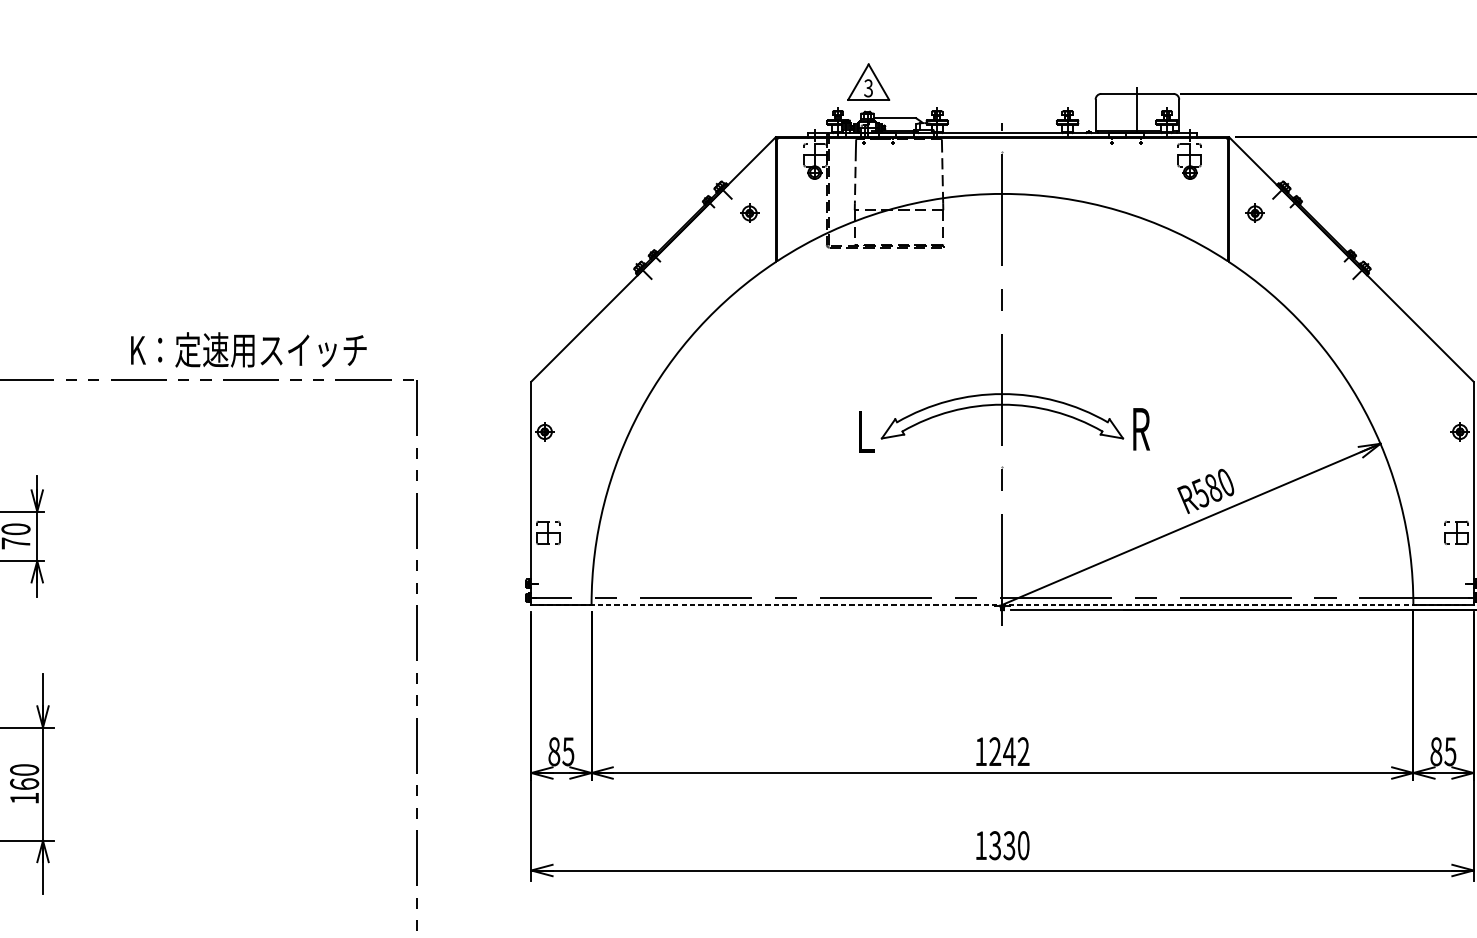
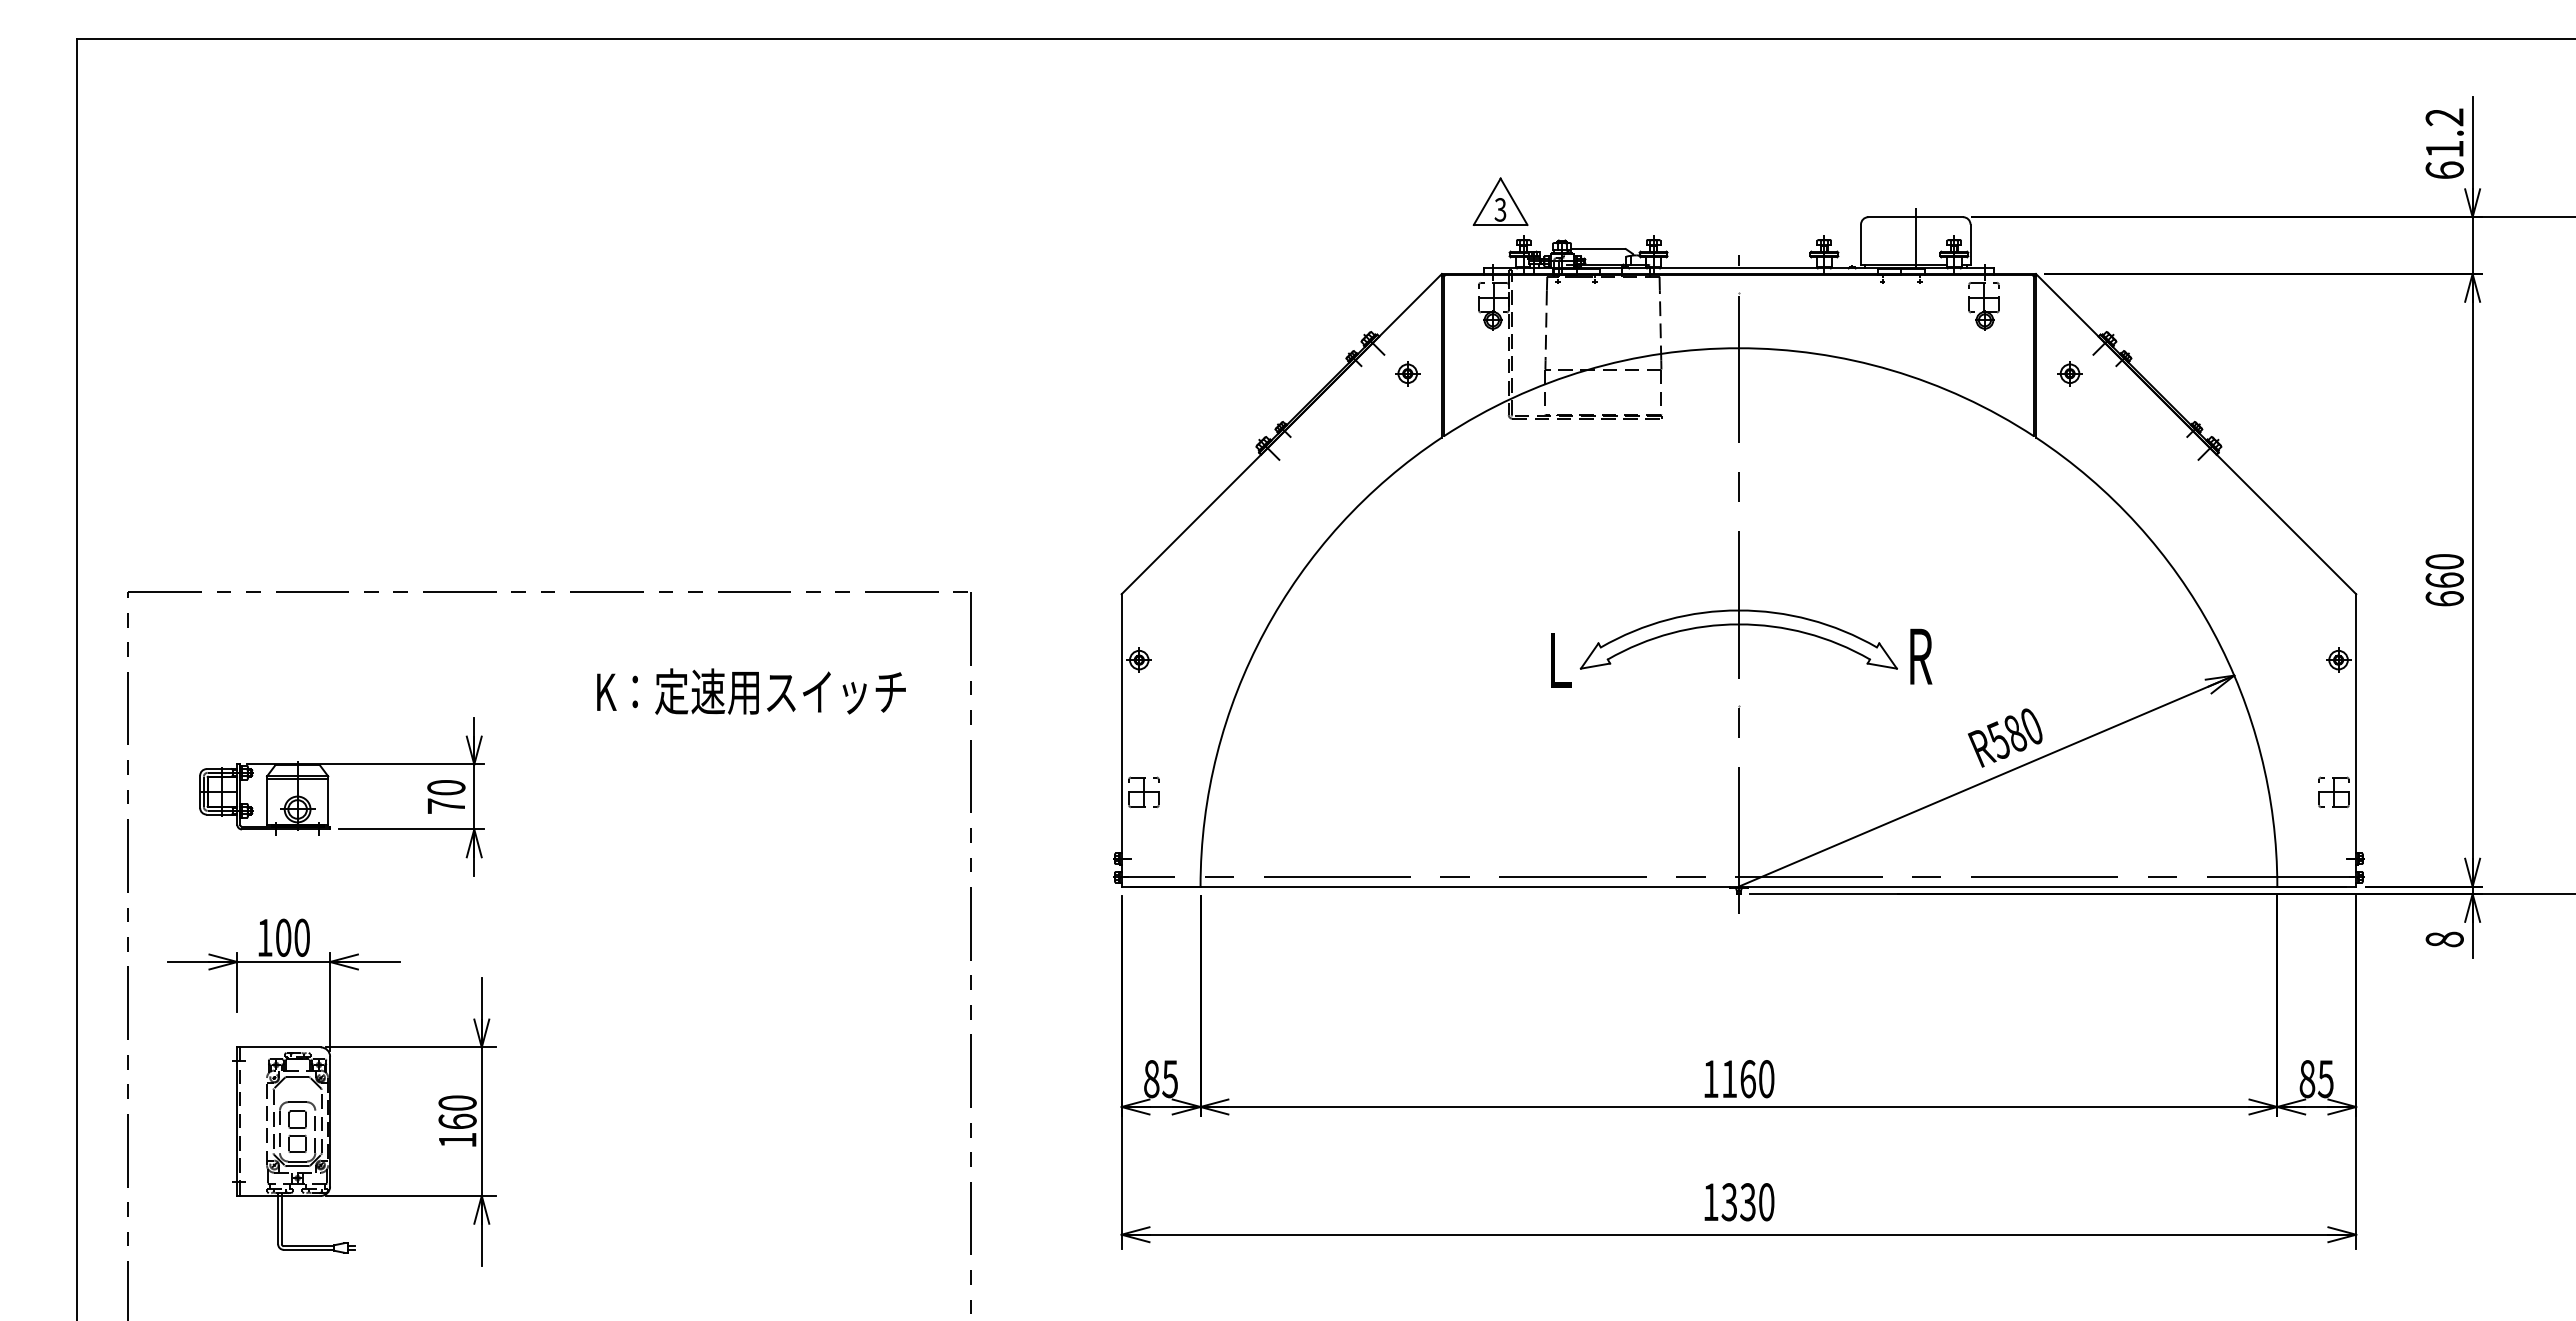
part: (868, 81) -> (1500, 201), moved
text: (248, 349) -> (751, 691), moved
line: (1002, 604) -> (1738, 886), dashed -> solid
text: (1009, 752) -> (1747, 1079), 1242 -> 1160

